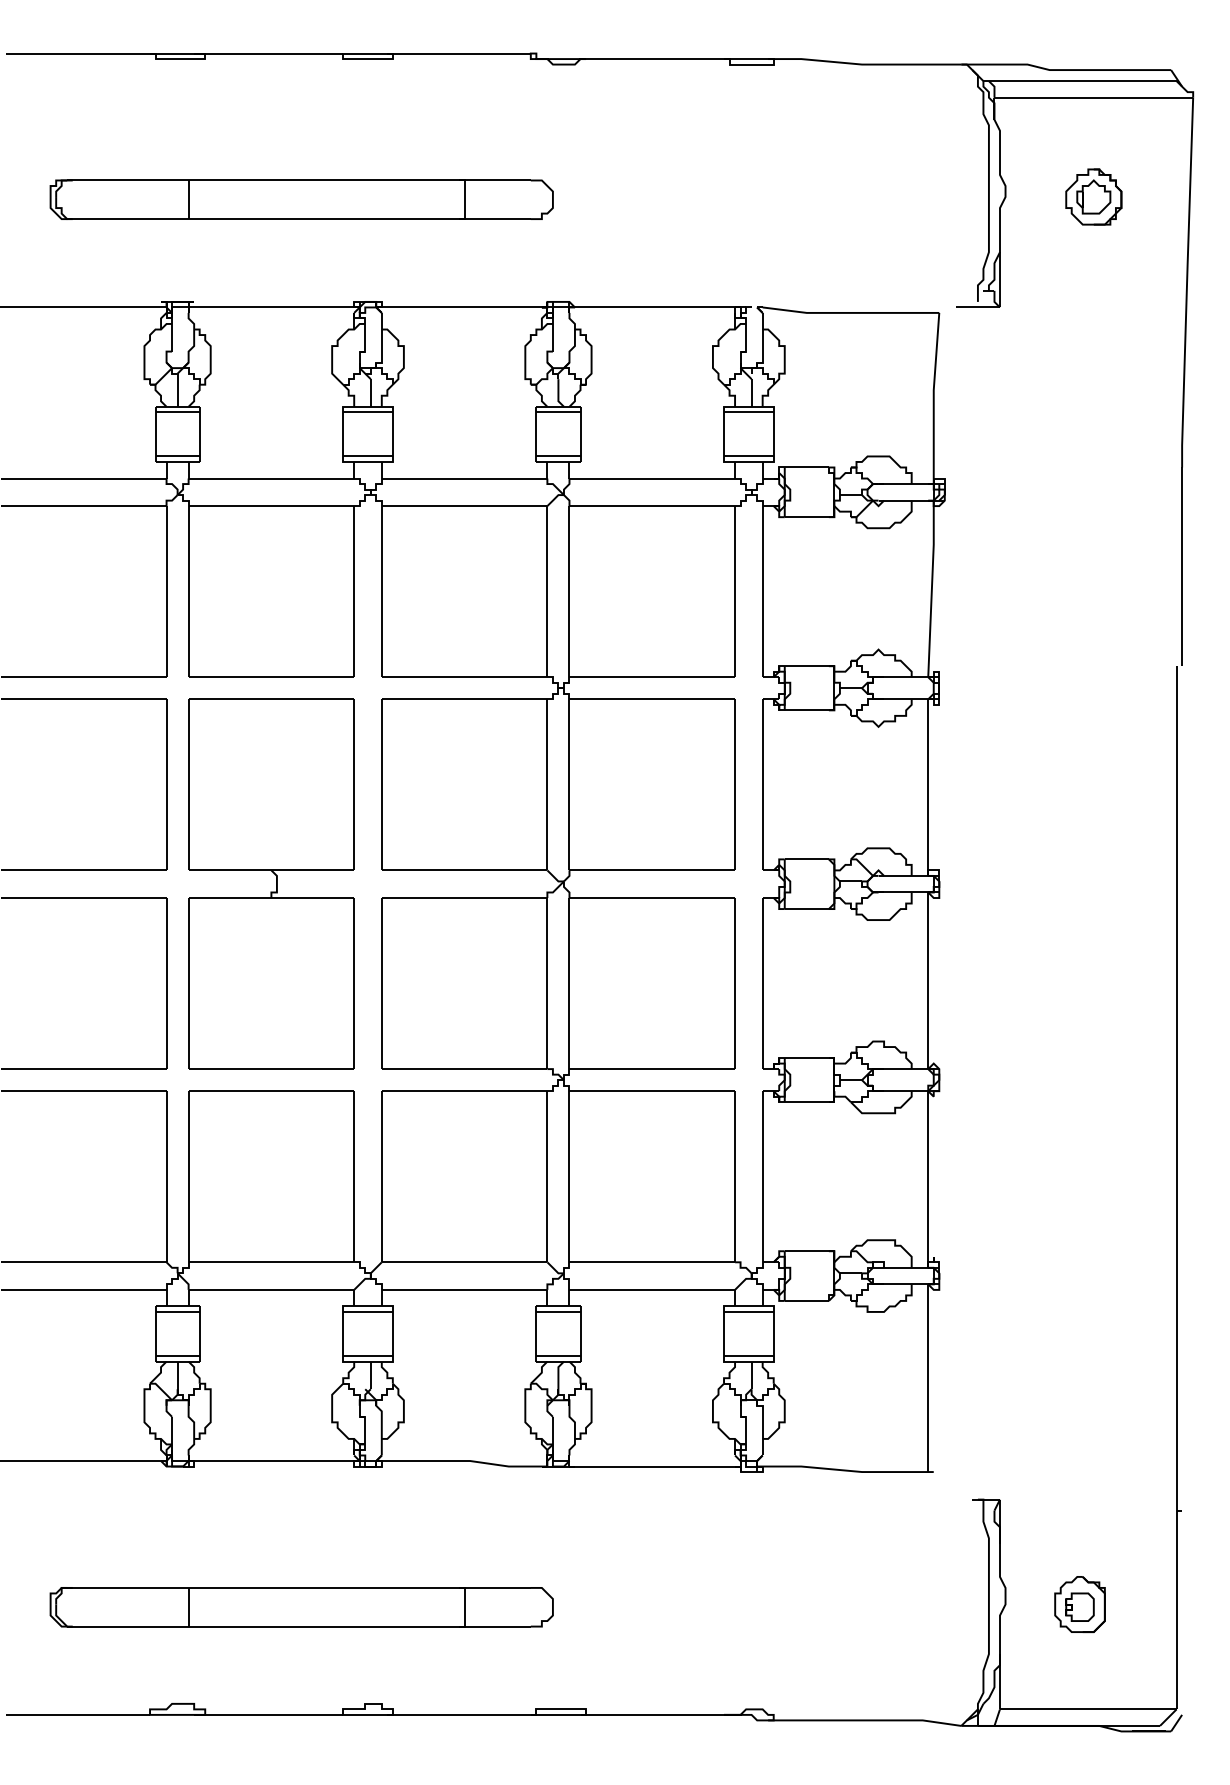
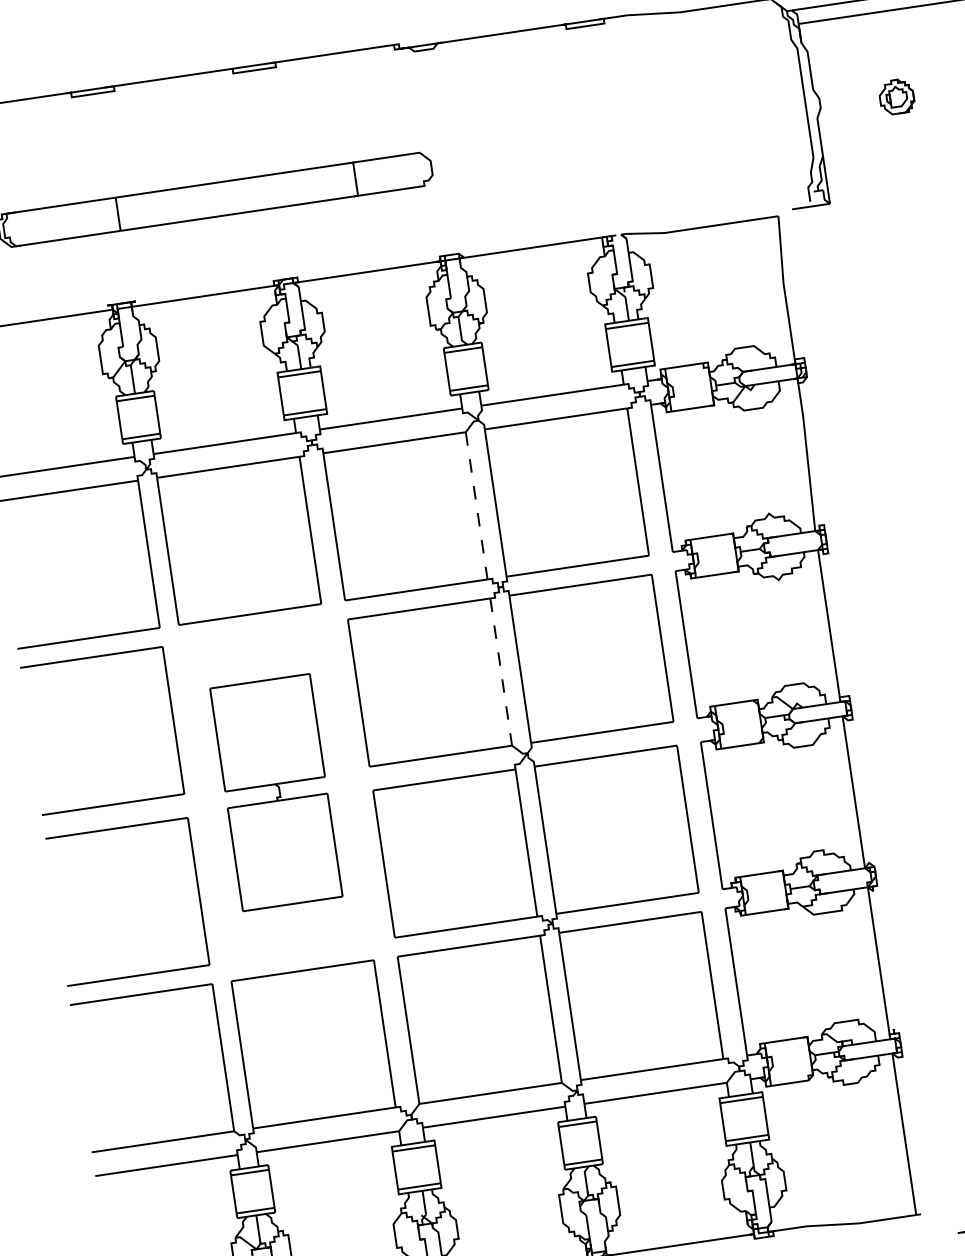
part: (1093, 196) -> (896, 96), size x0.7
line: (547, 591) -> (476, 505), solid -> dashed
line: (547, 784) -> (501, 671), solid -> dashed
part: (271, 883) -> (276, 792), size x0.7

